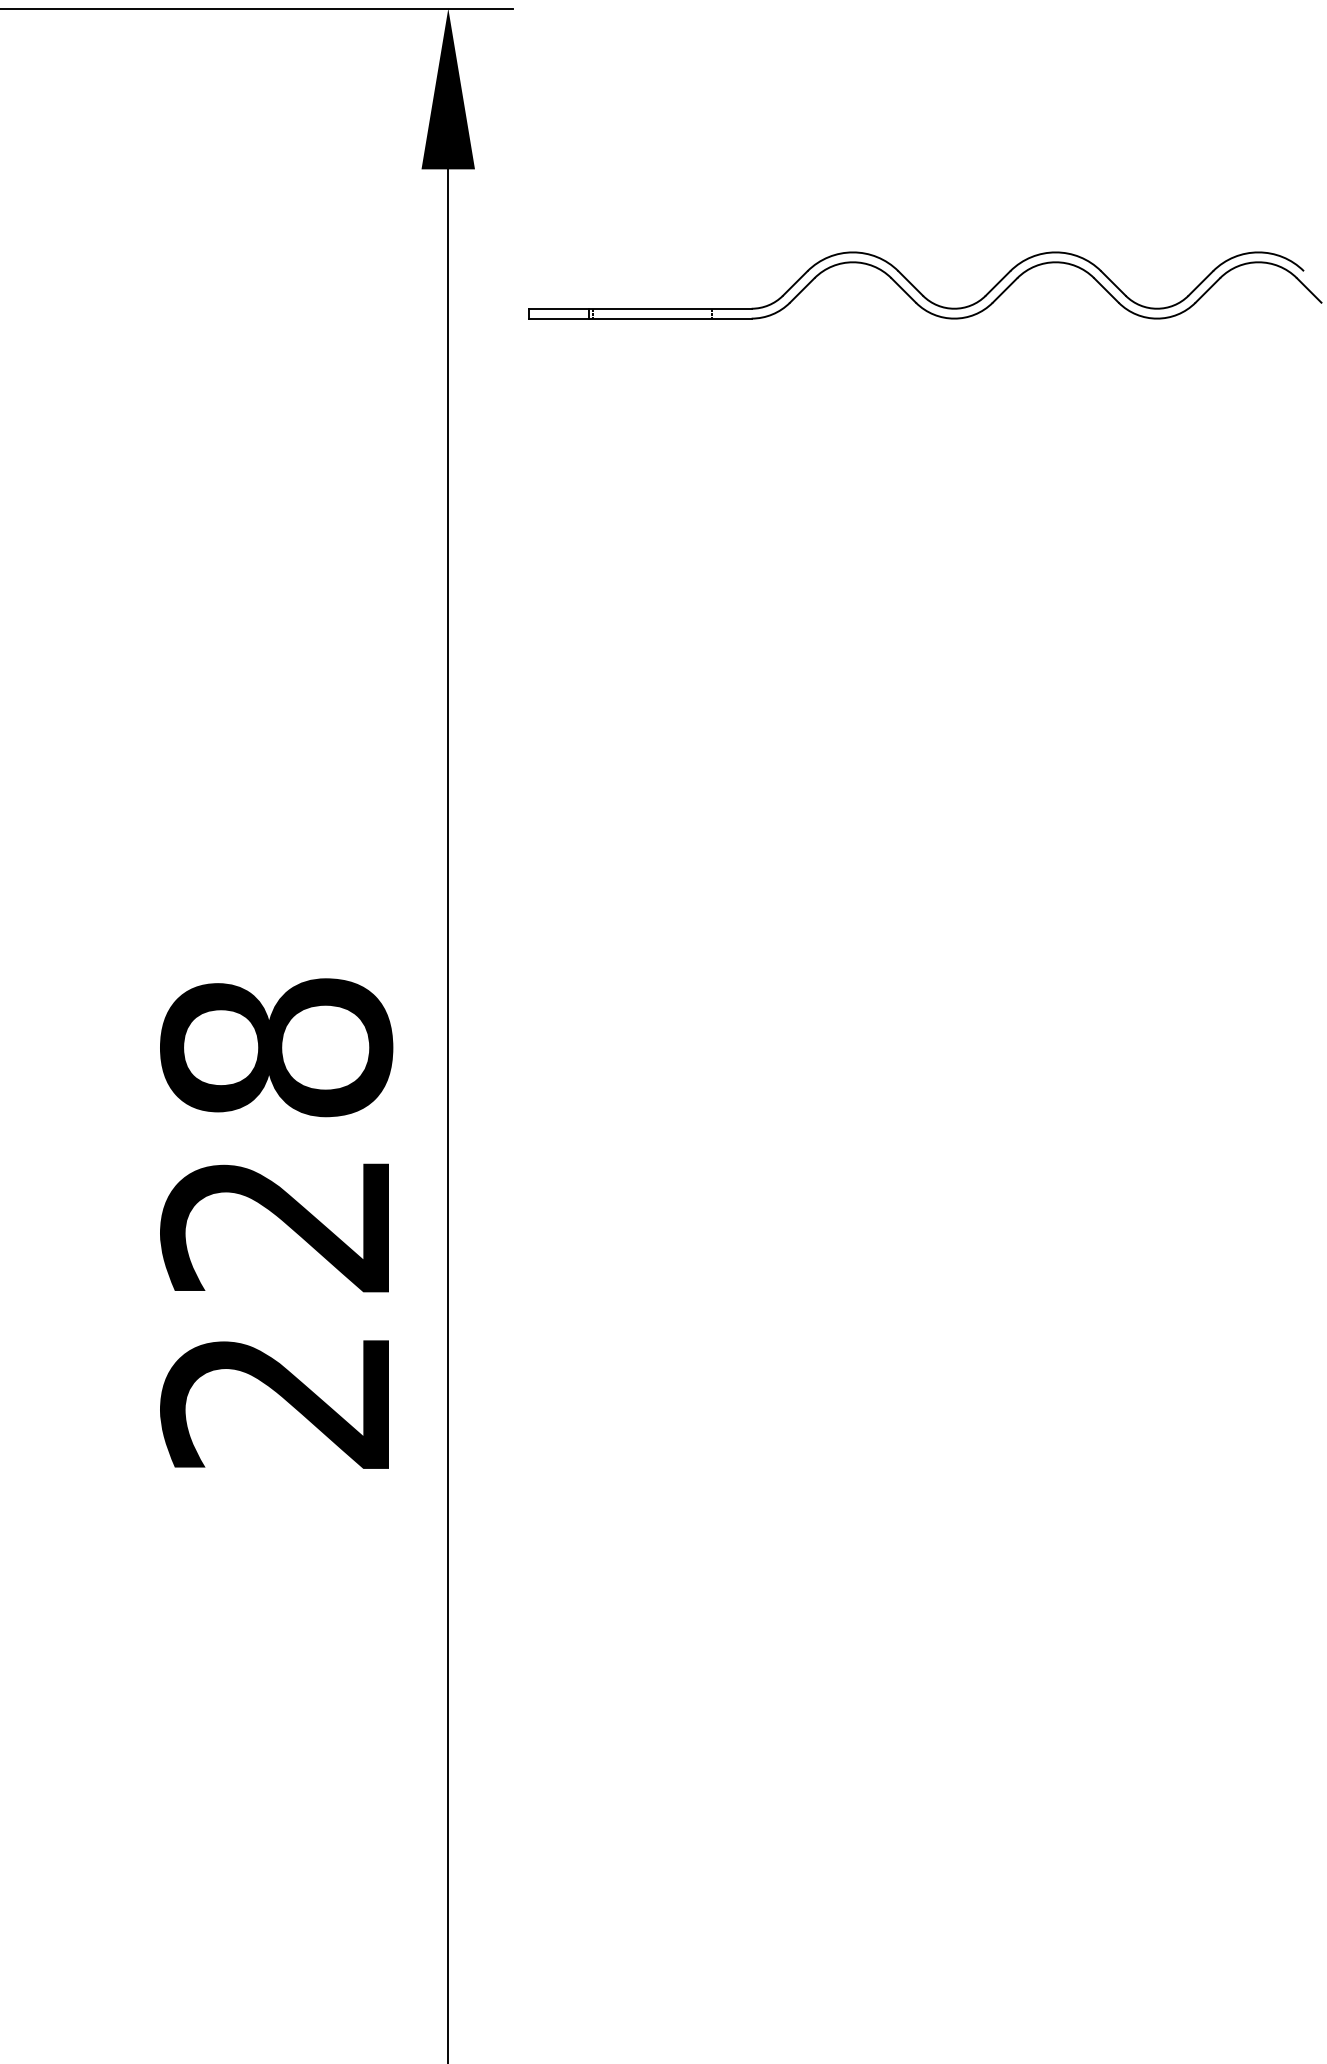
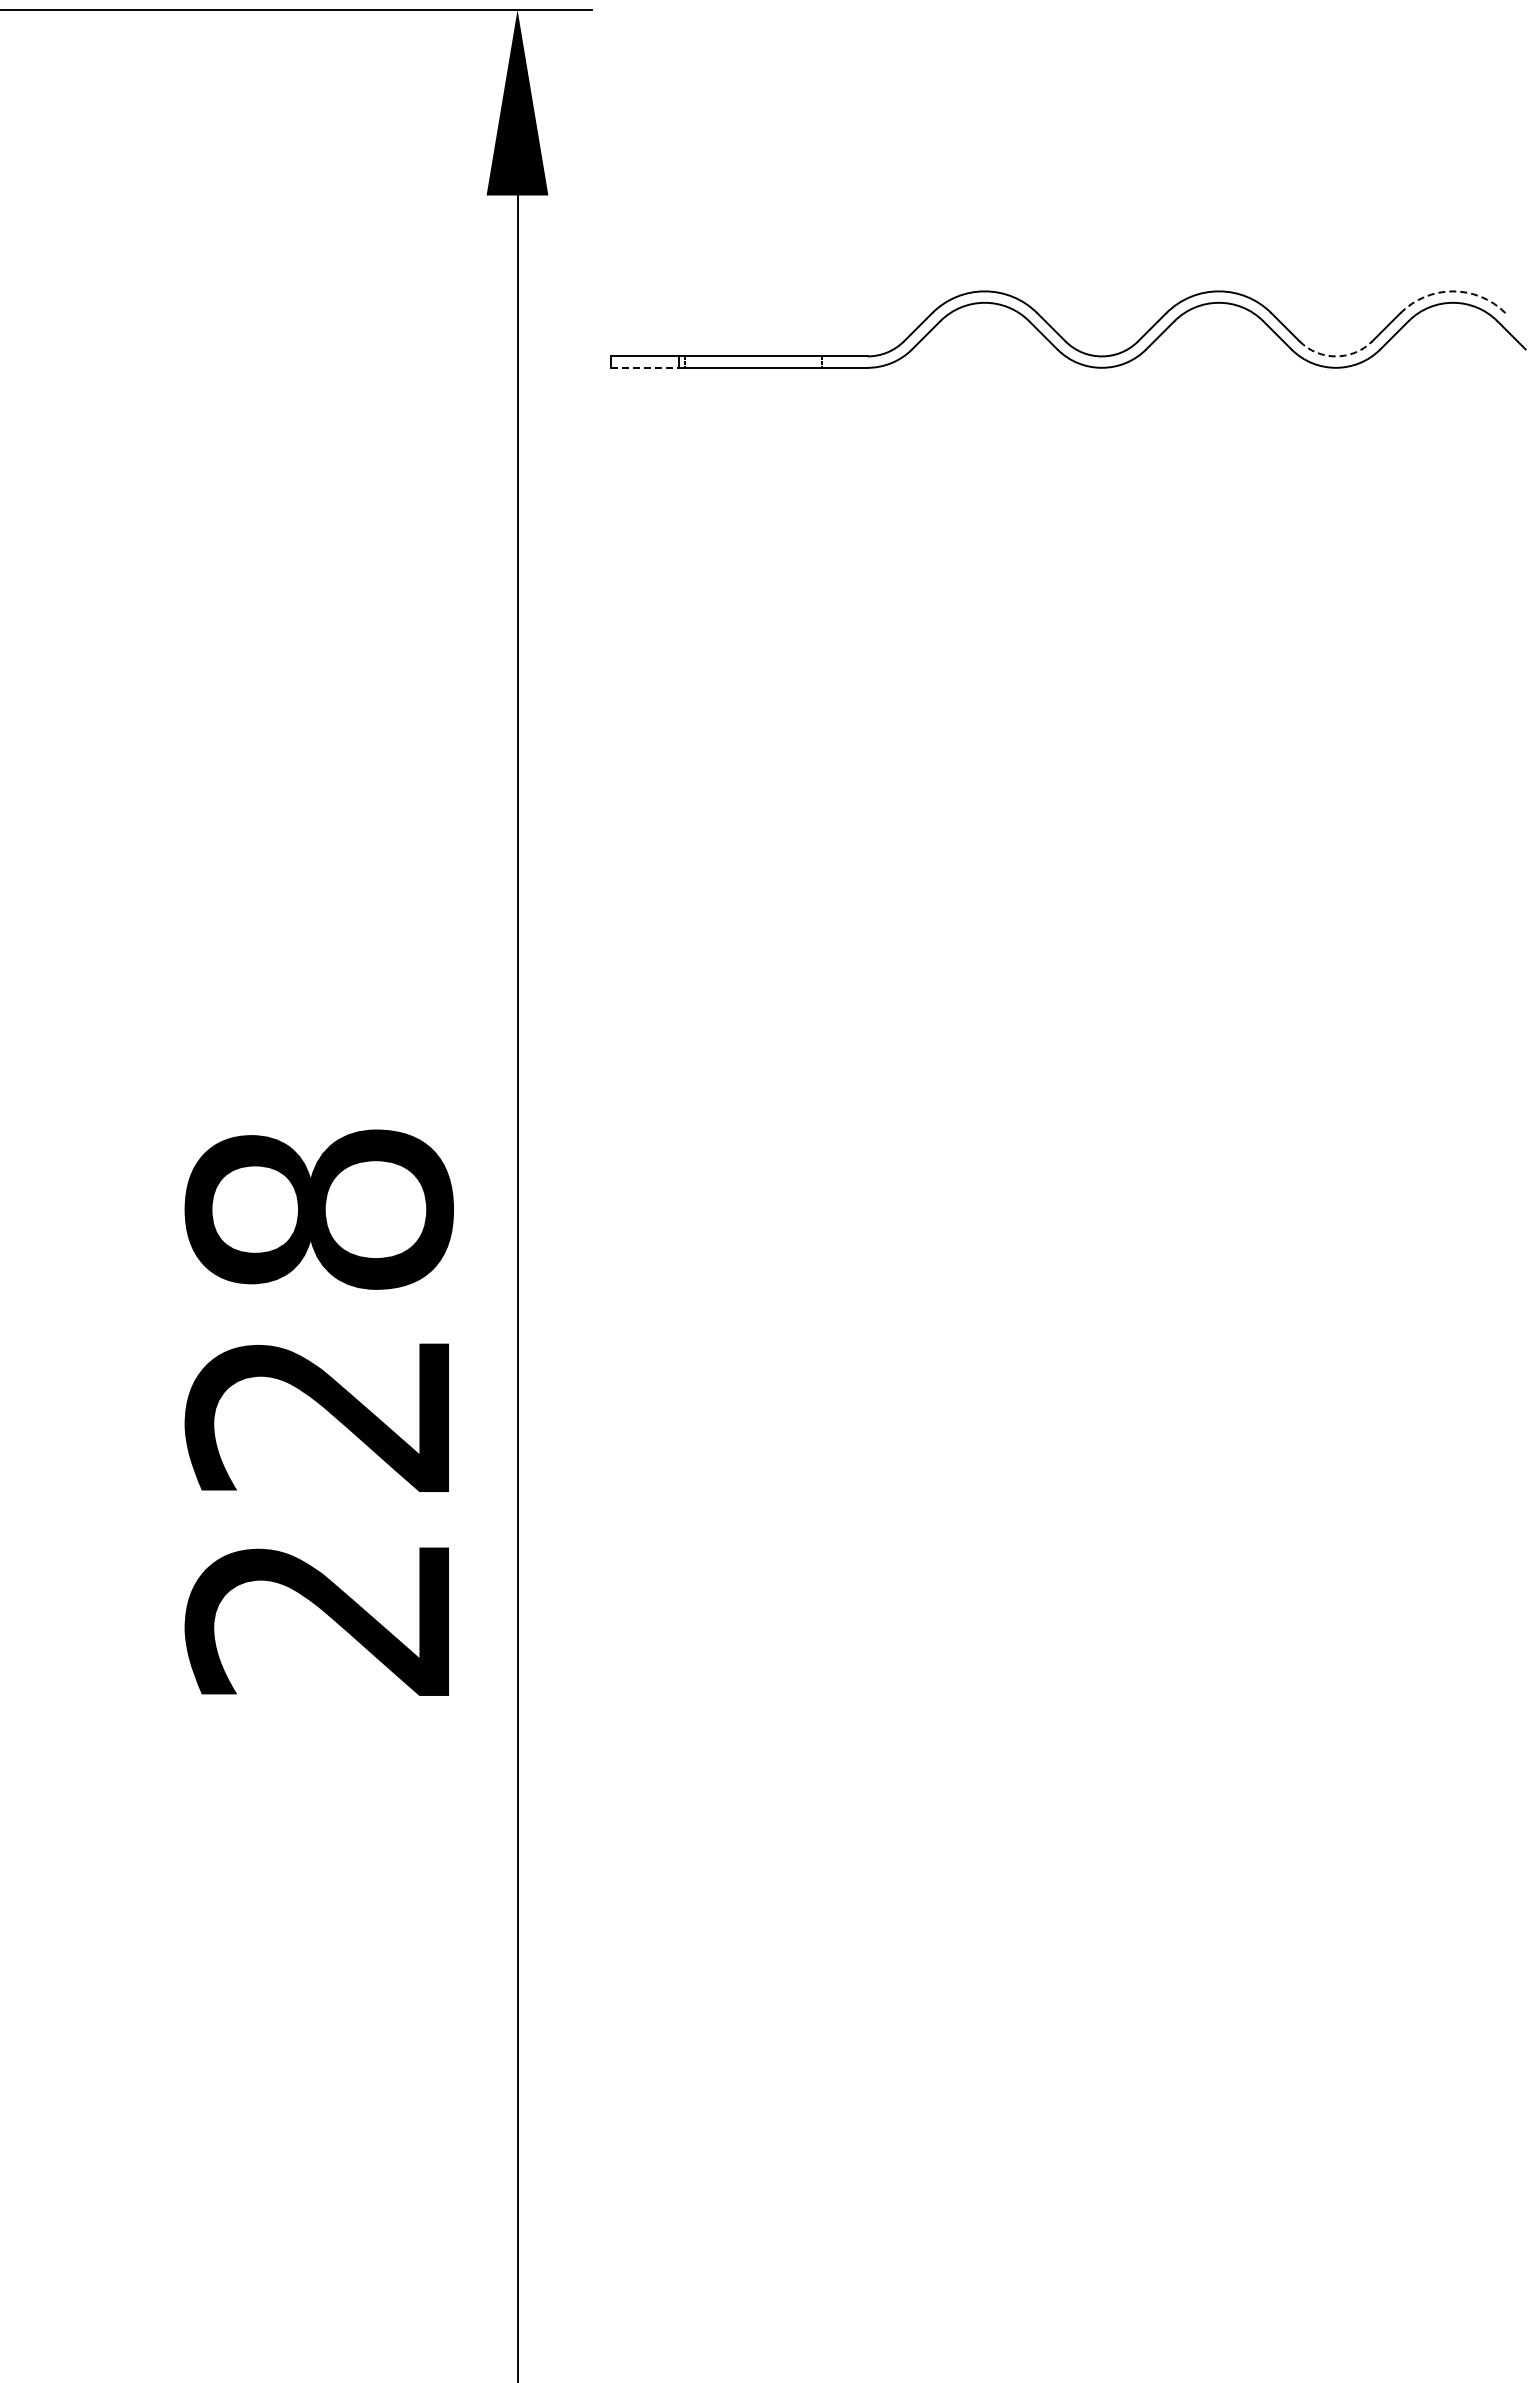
arc: (1258, 252) -> (1453, 291), solid -> dashed
arc: (1156, 308) -> (1335, 356), solid -> dashed
line: (559, 318) -> (645, 367), solid -> dashed

